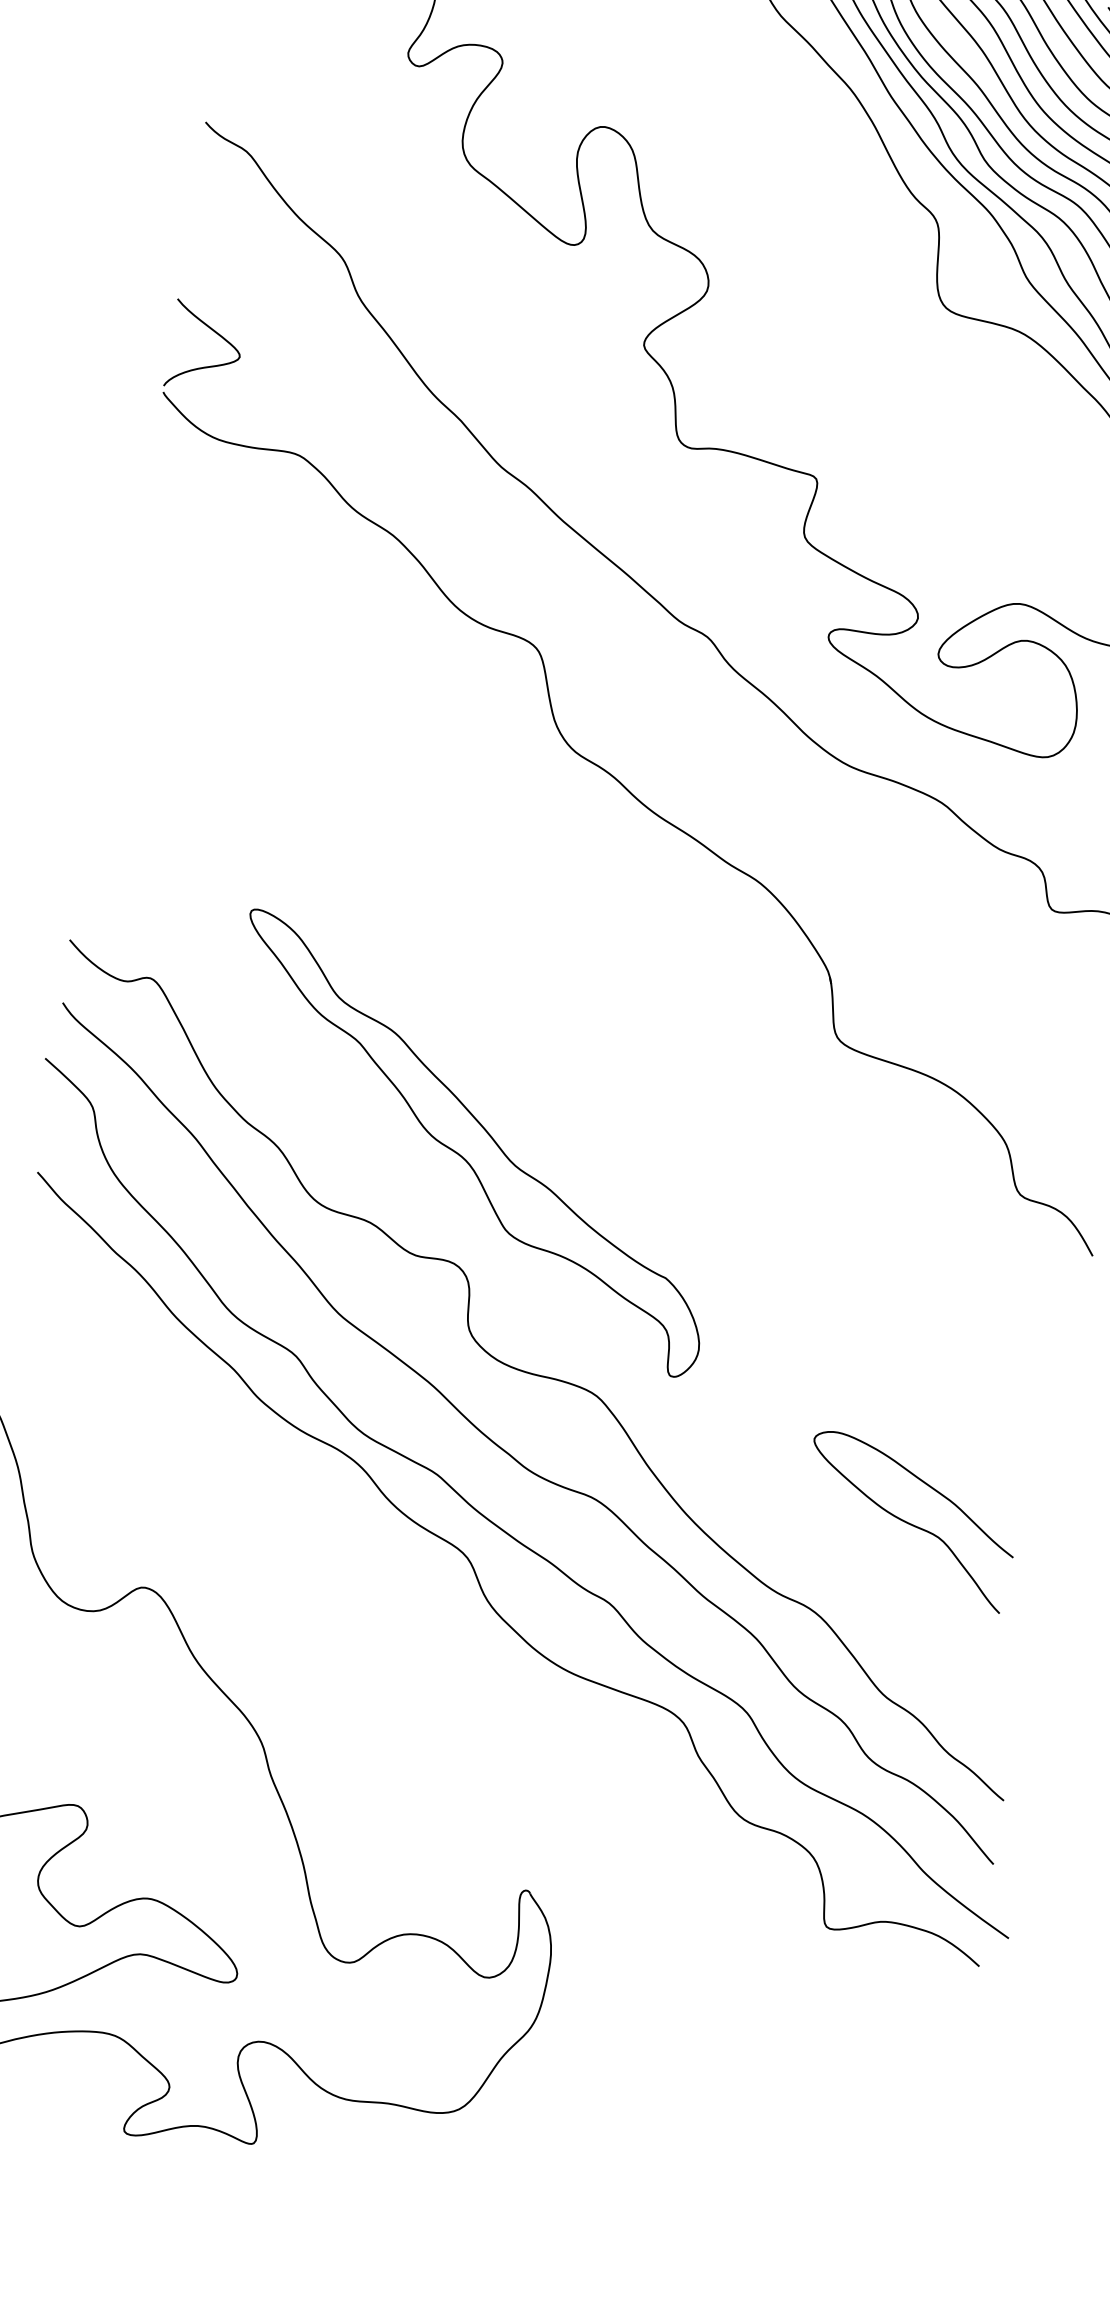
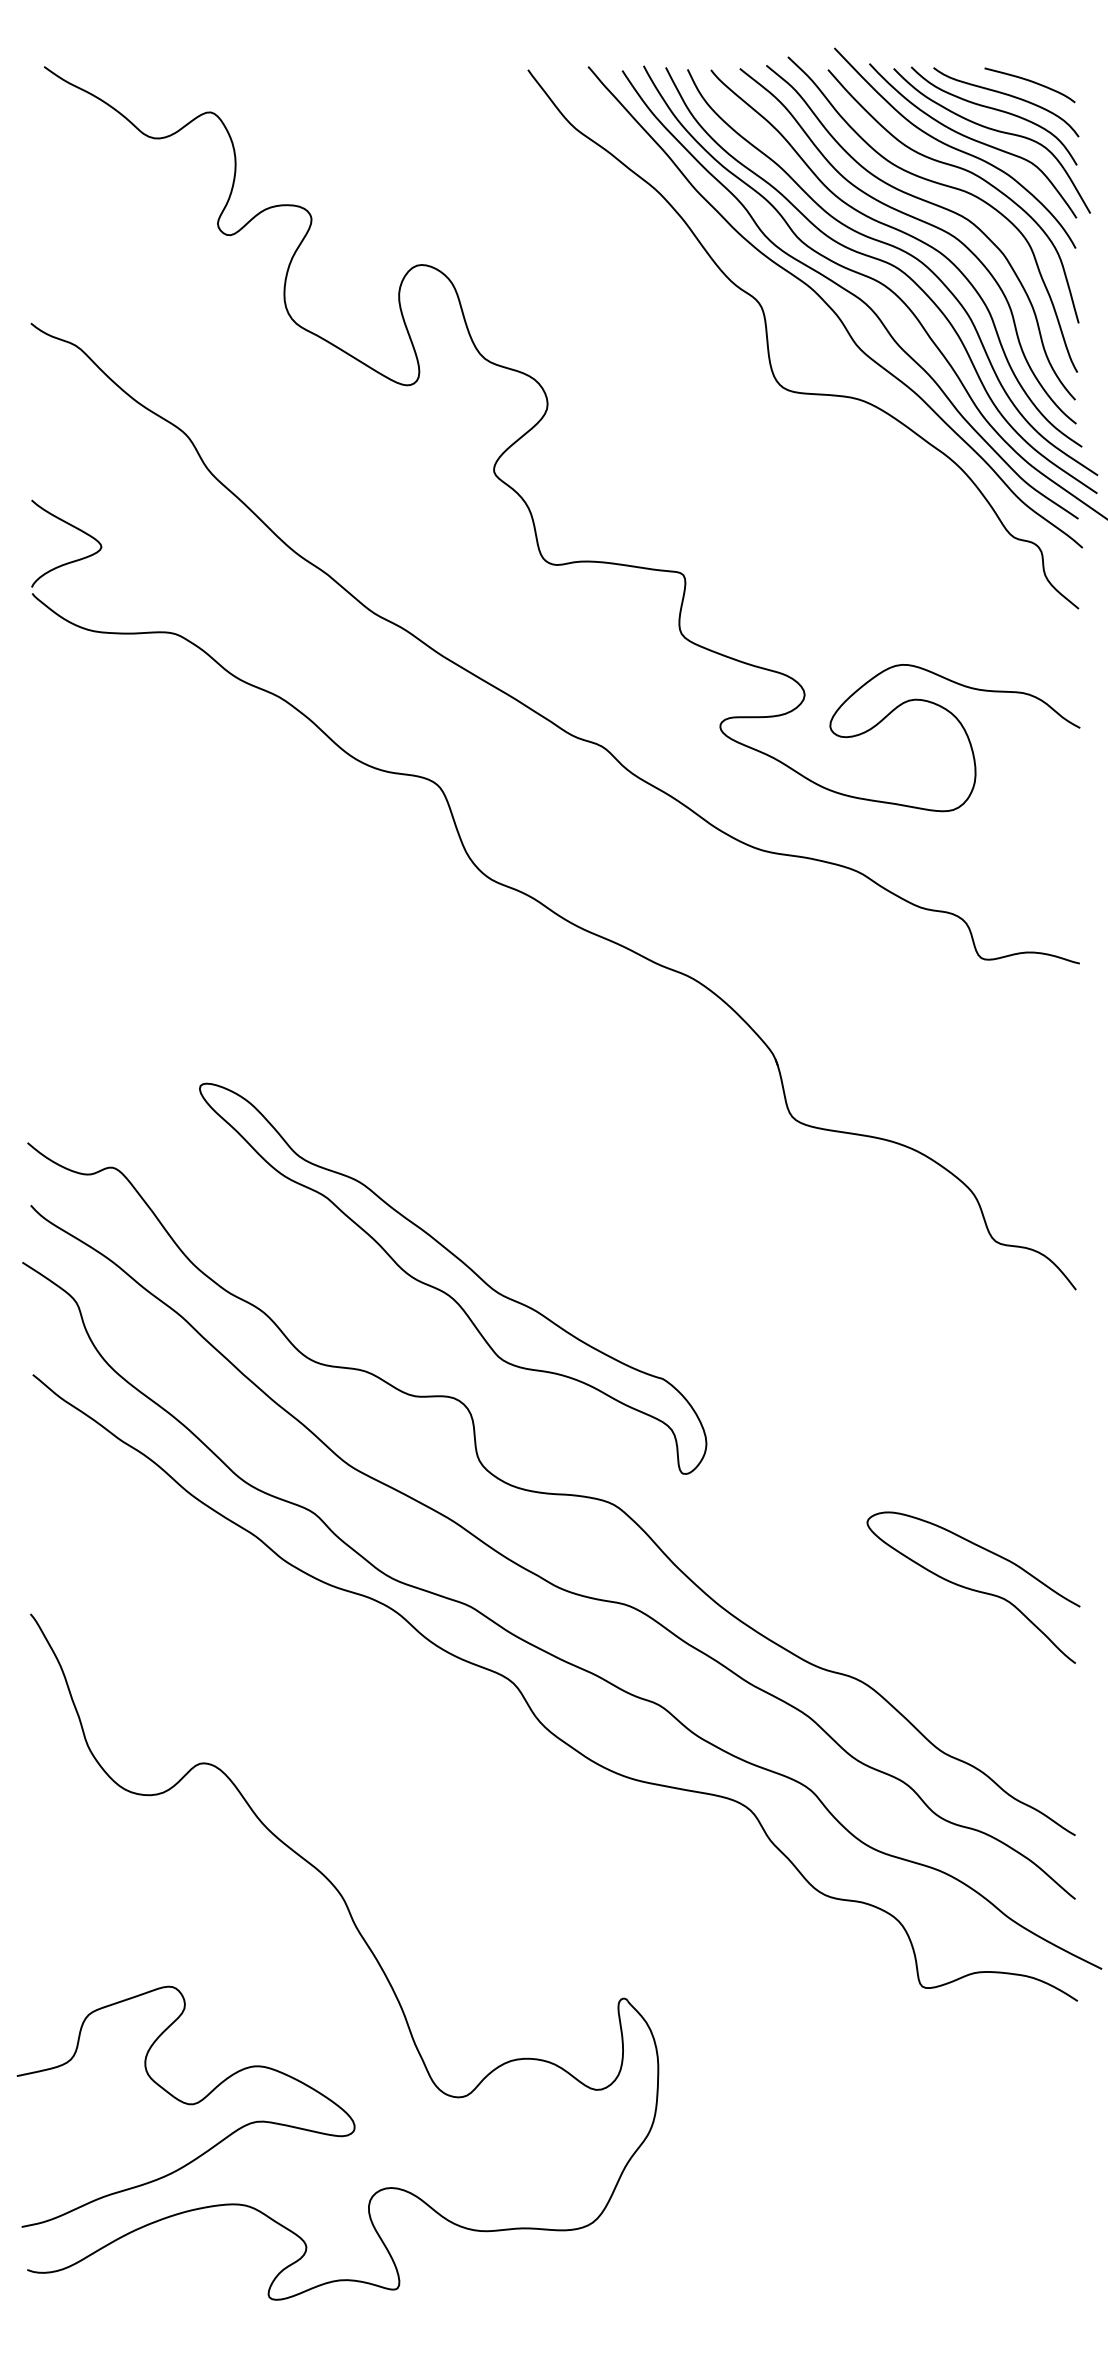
curve: (908, 1522) -> (972, 1588), moved

